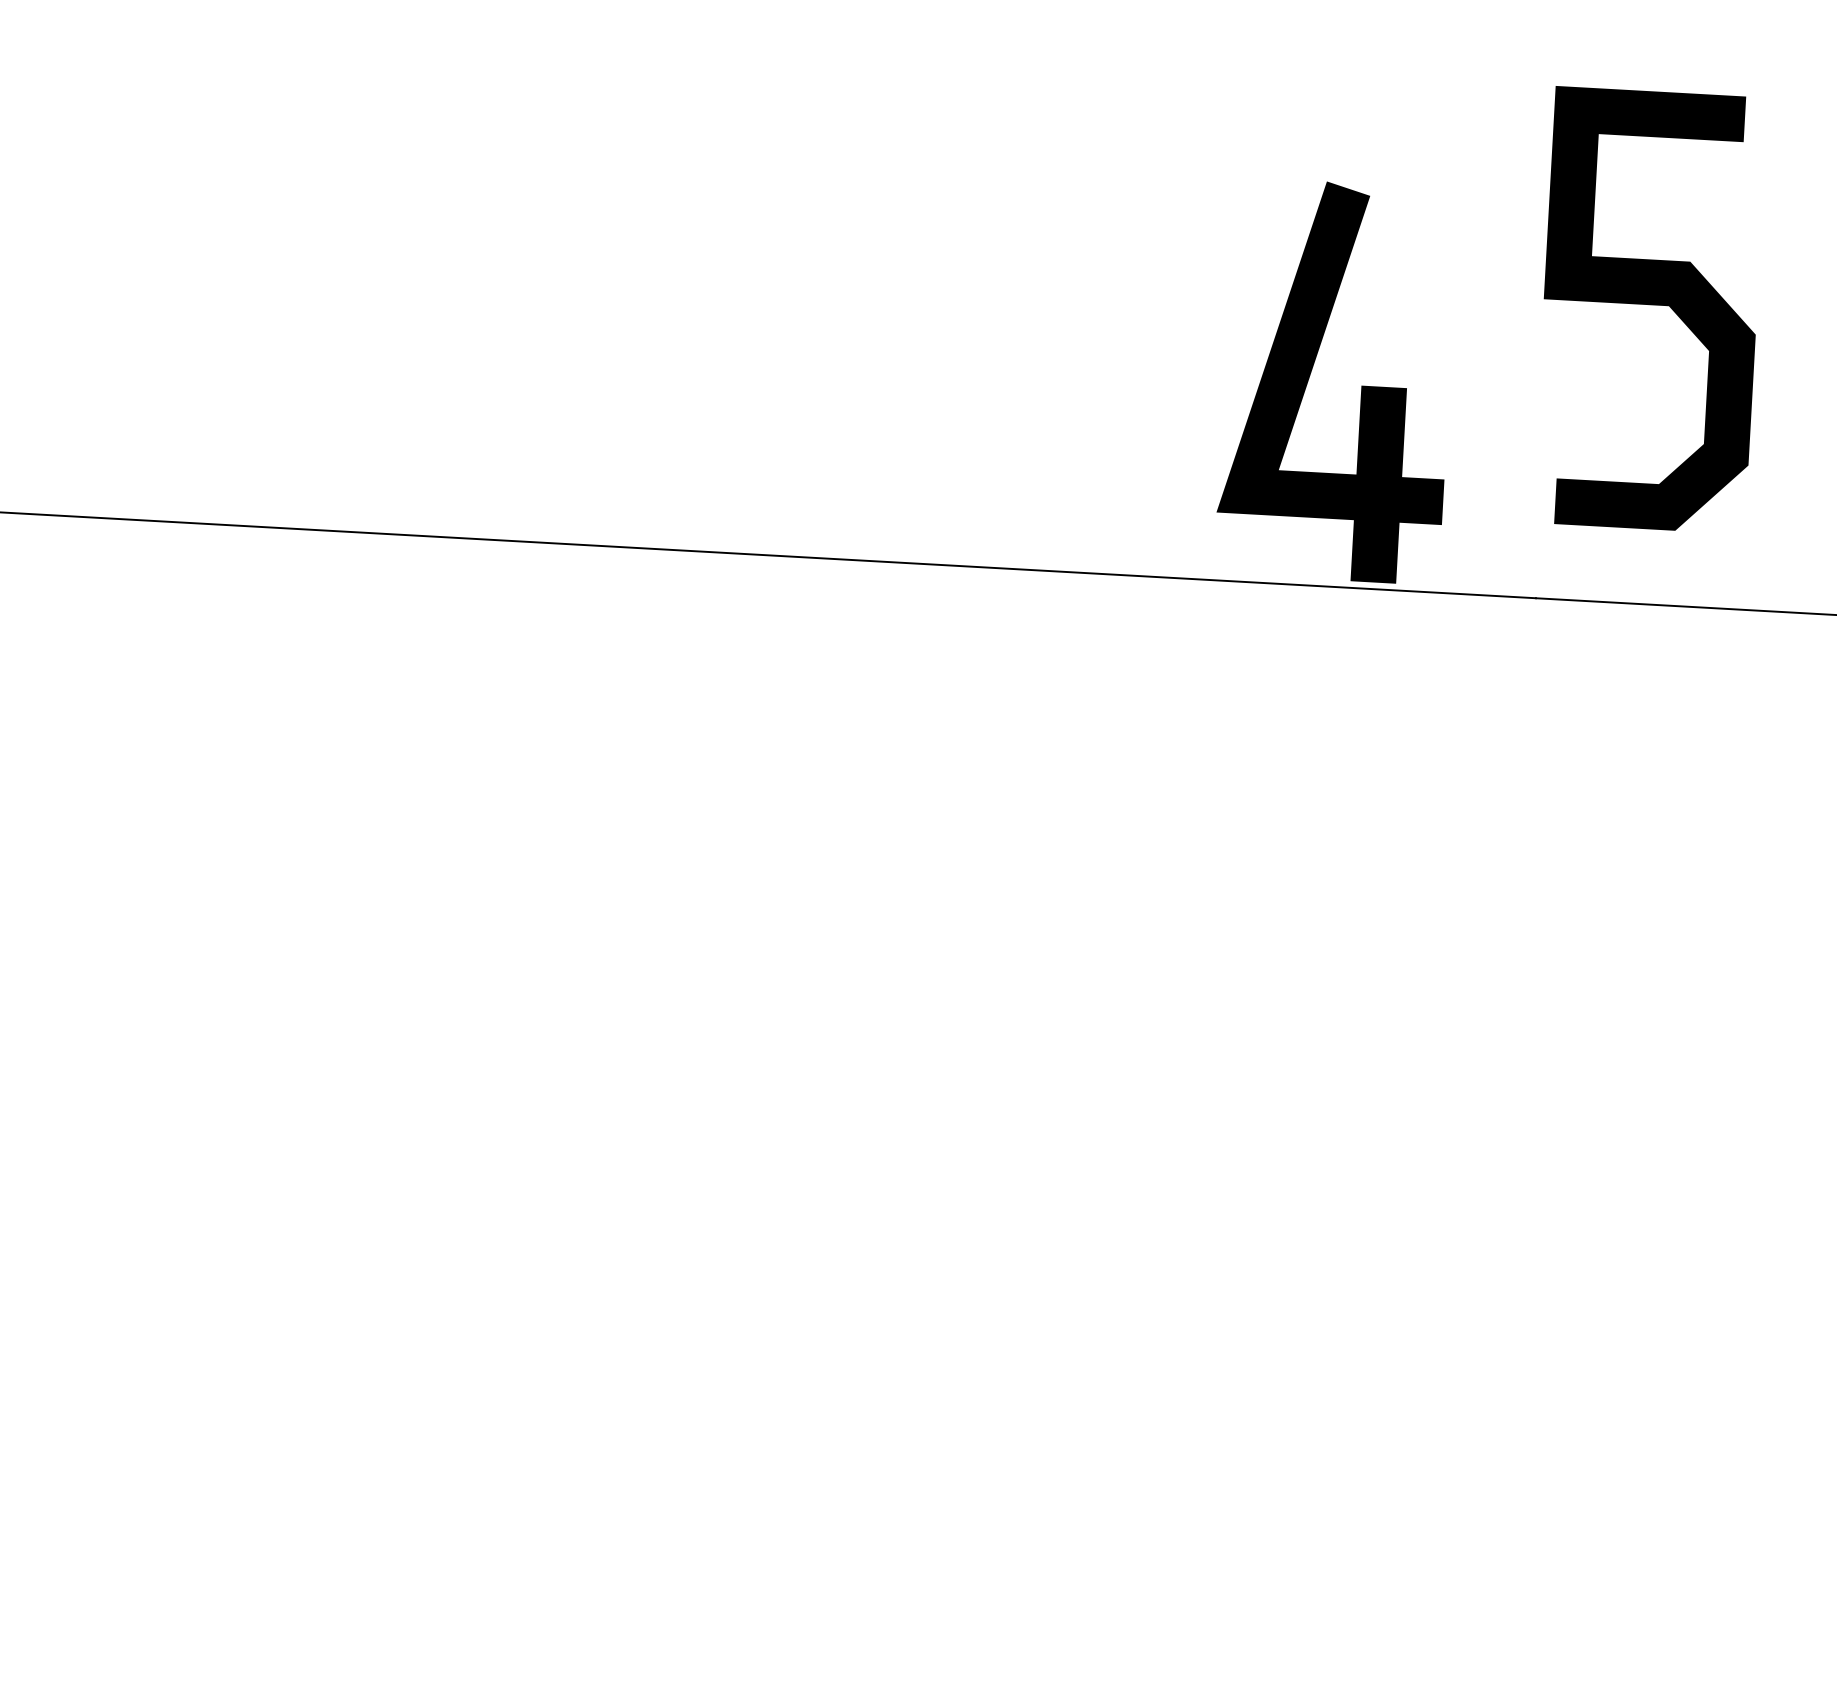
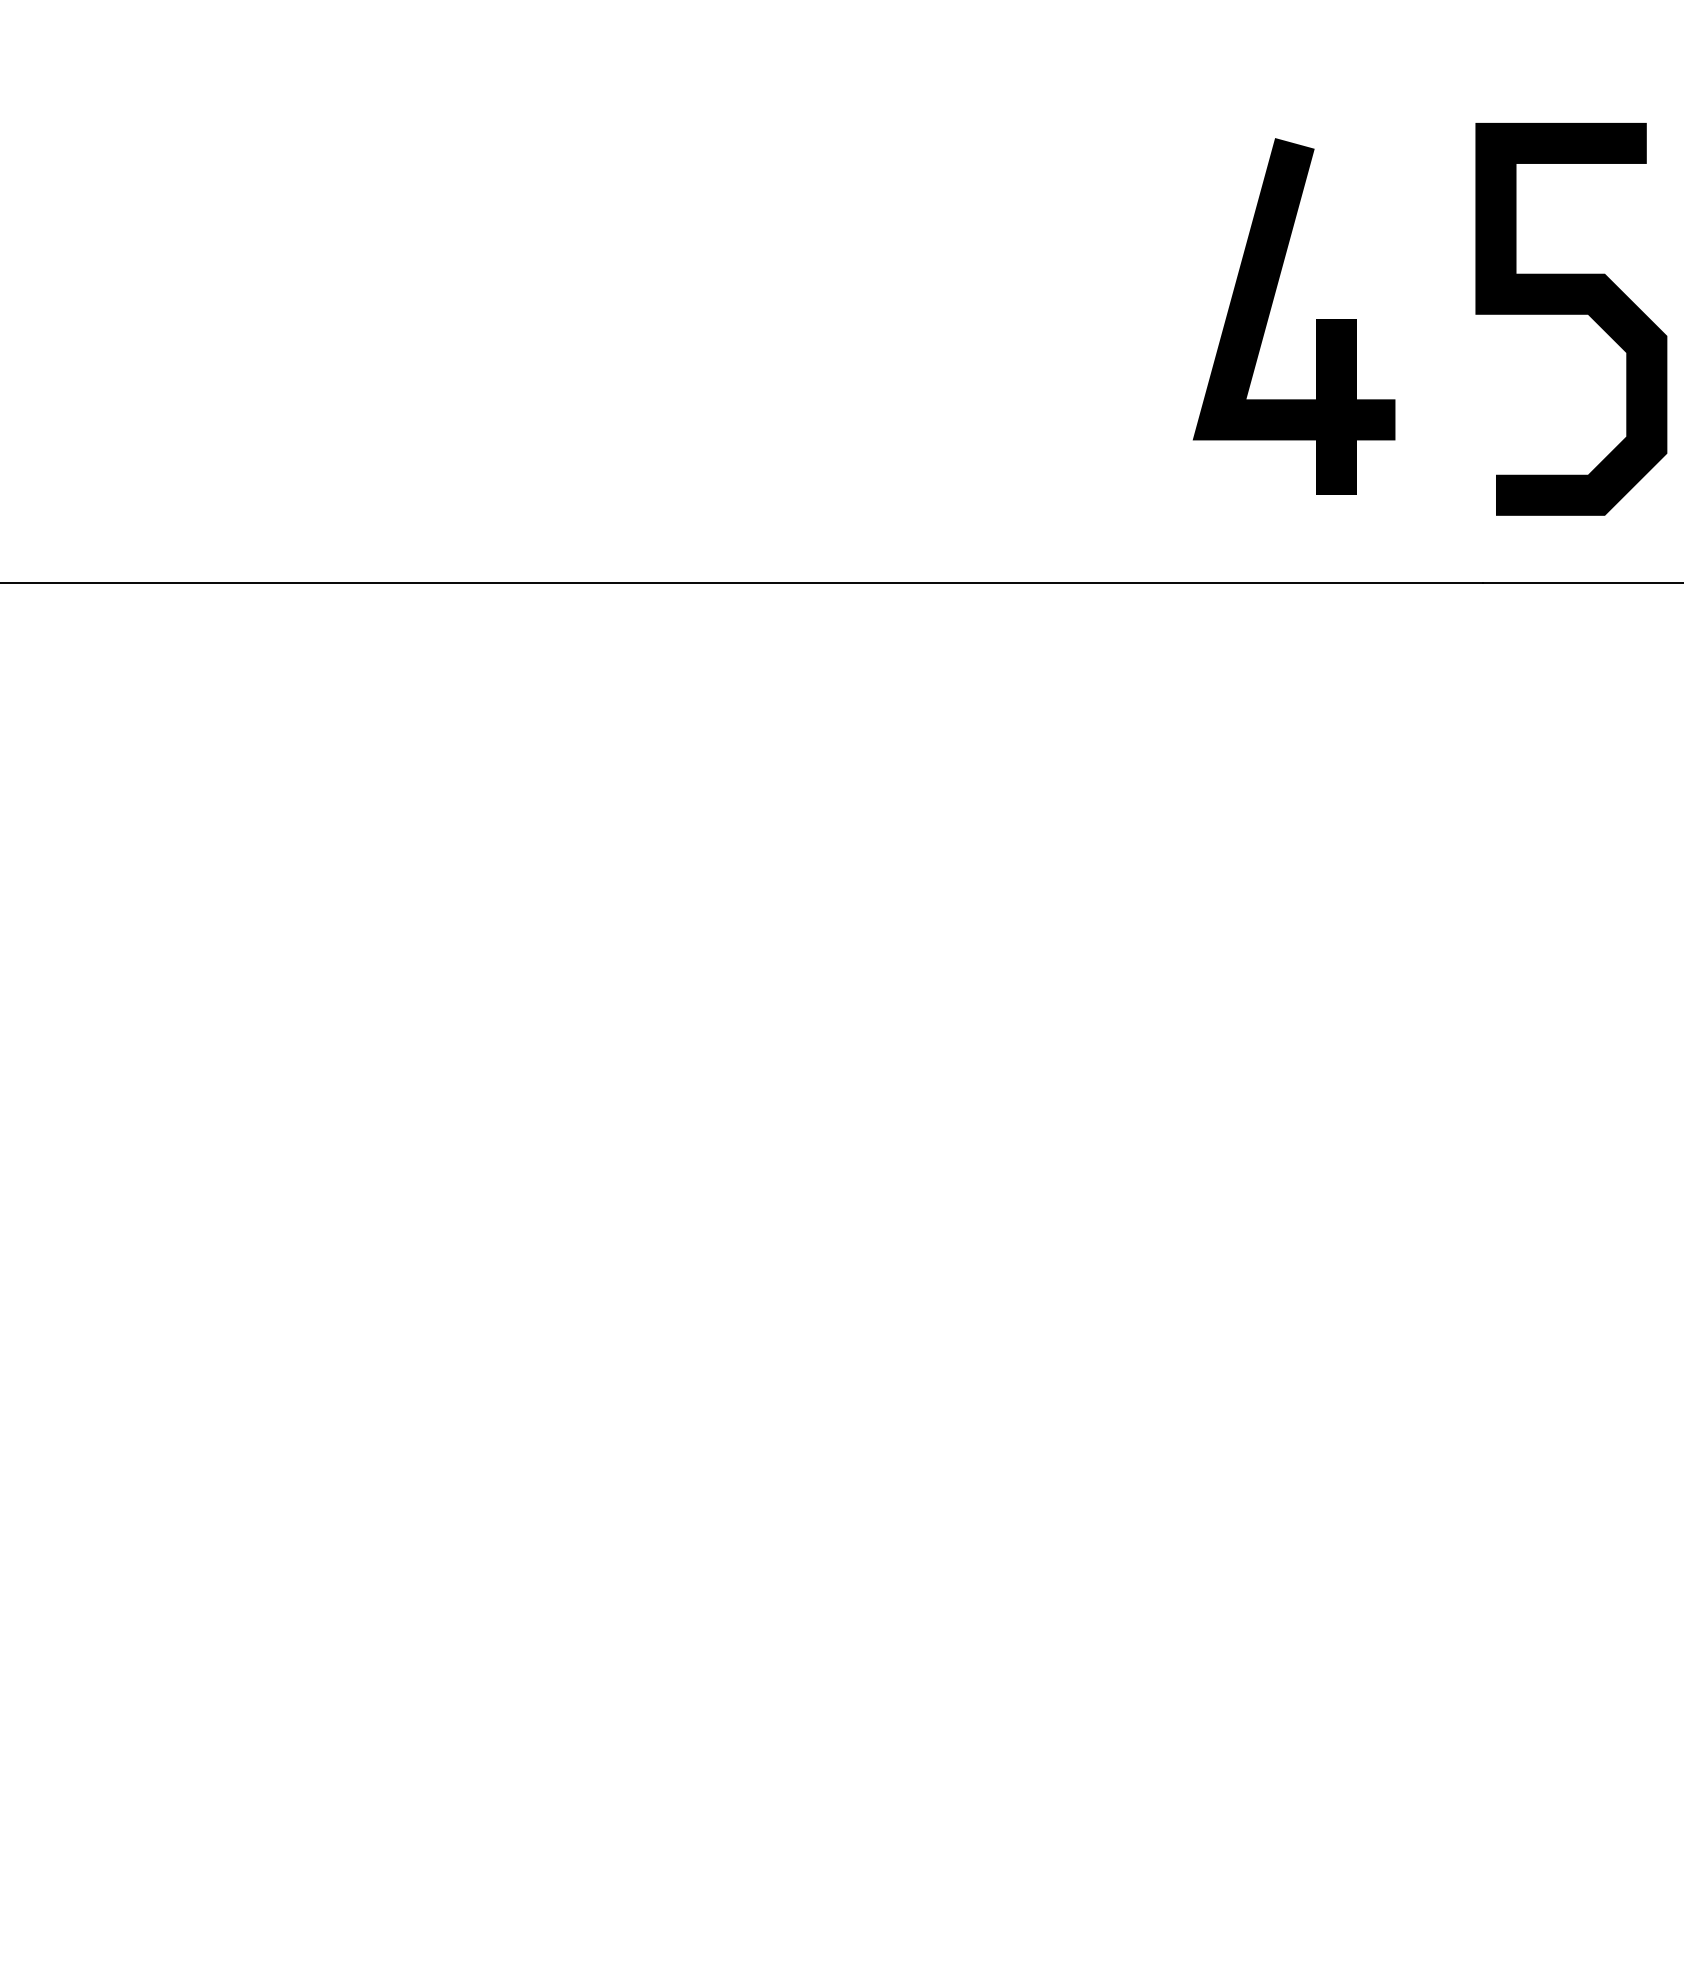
part: (1361, 385) -> (1316, 319), moved

